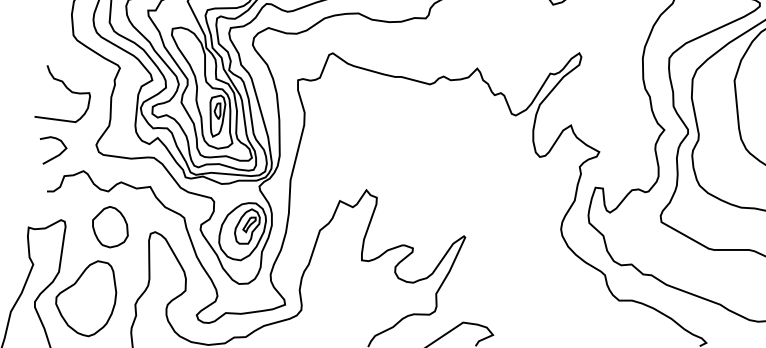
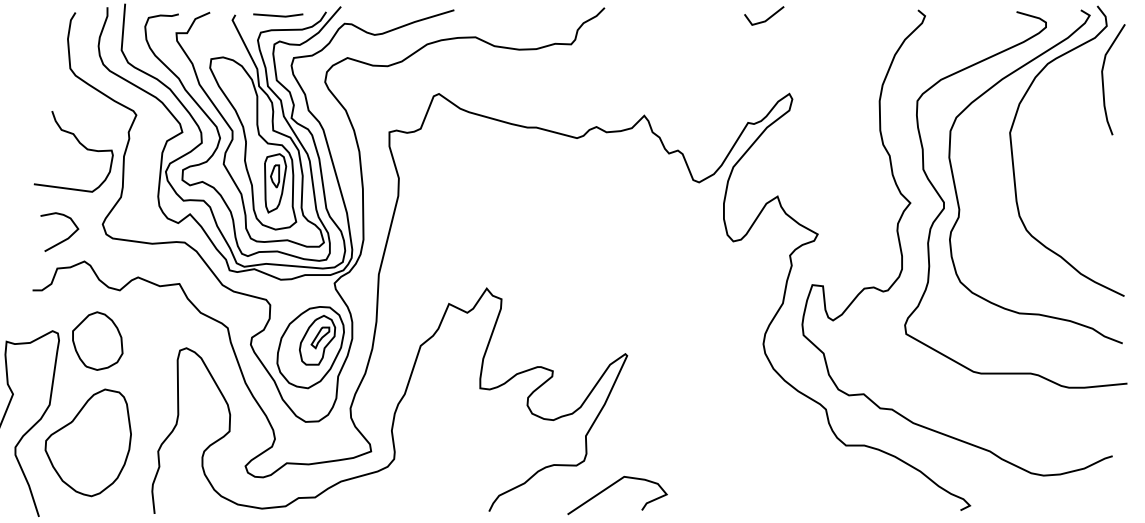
curve: (67, 88) -> (80, 144), moved
curve: (56, 155) -> (64, 239), moved
part: (110, 226) -> (97, 340), moved

